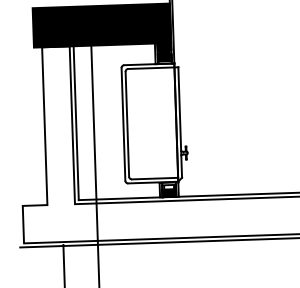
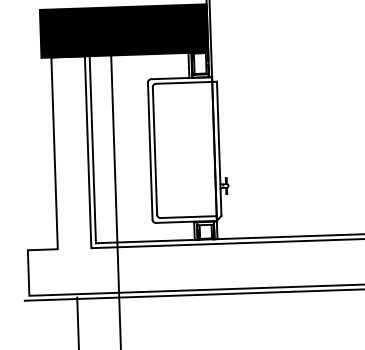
fill: (163, 52) -> (199, 63), removed
fill: (168, 192) -> (205, 233), removed

